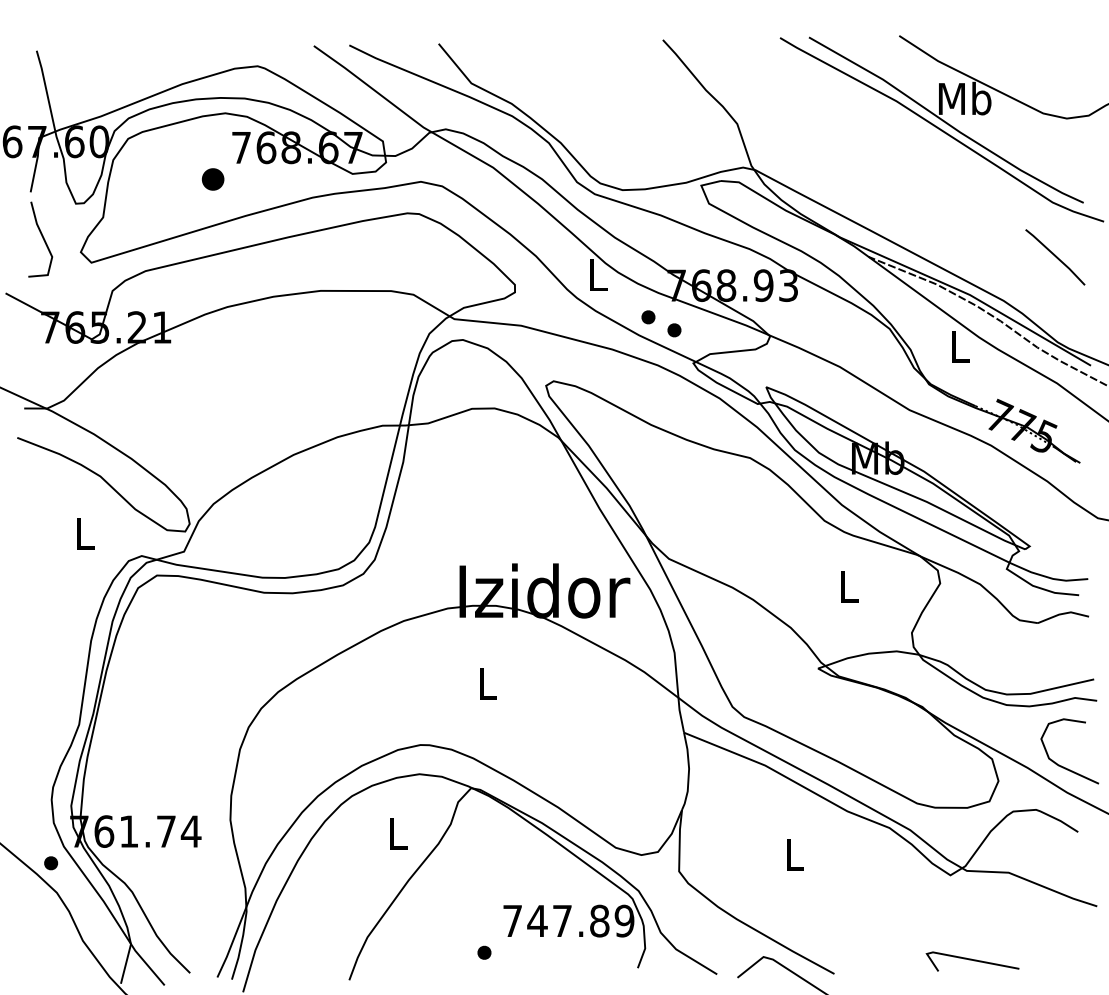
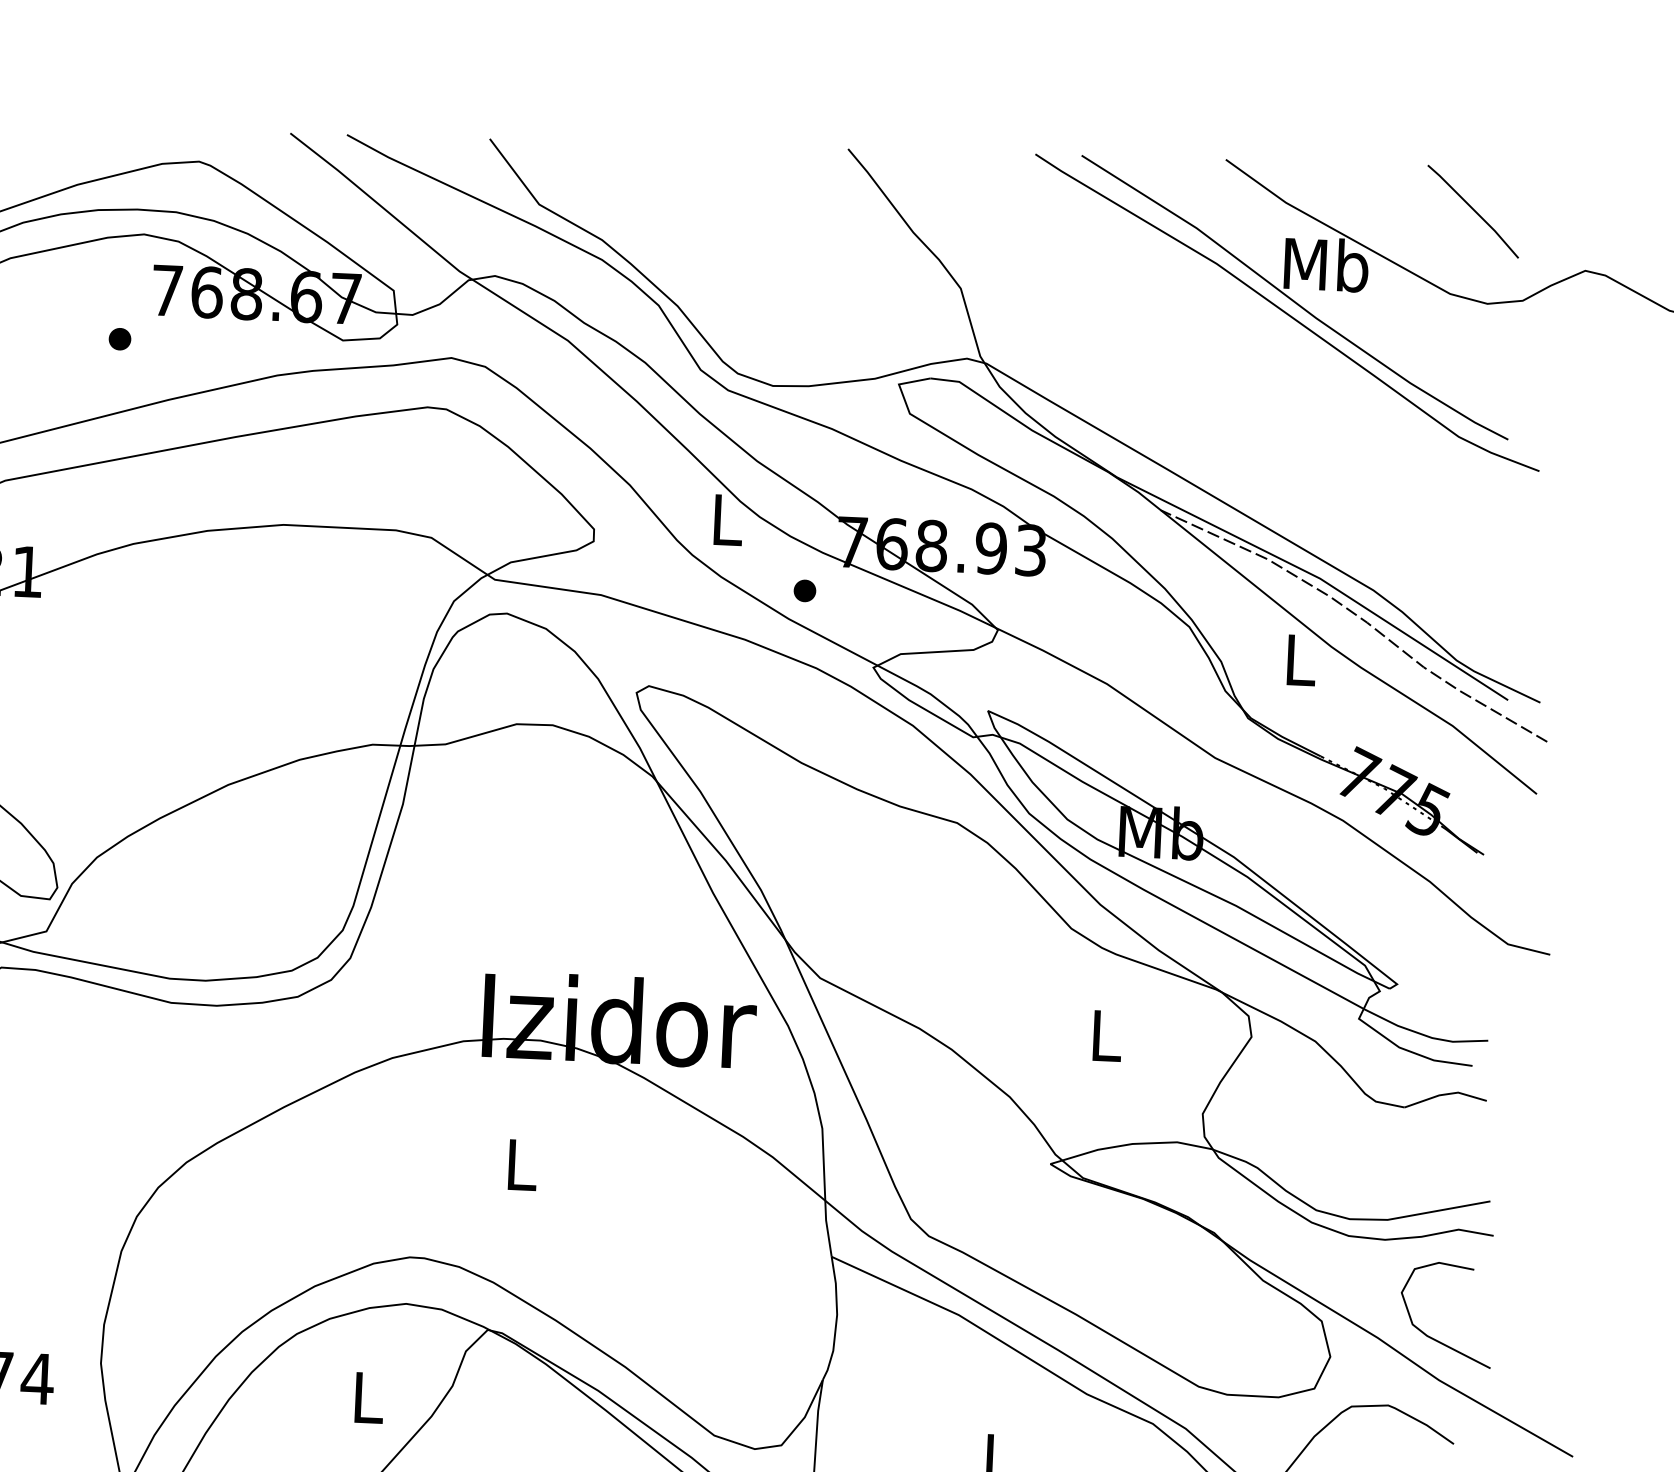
part: (213, 179) -> (120, 339), size x0.62
line: (1055, 257) -> (1473, 211), moved
part: (674, 330) -> (845, 613), removed

